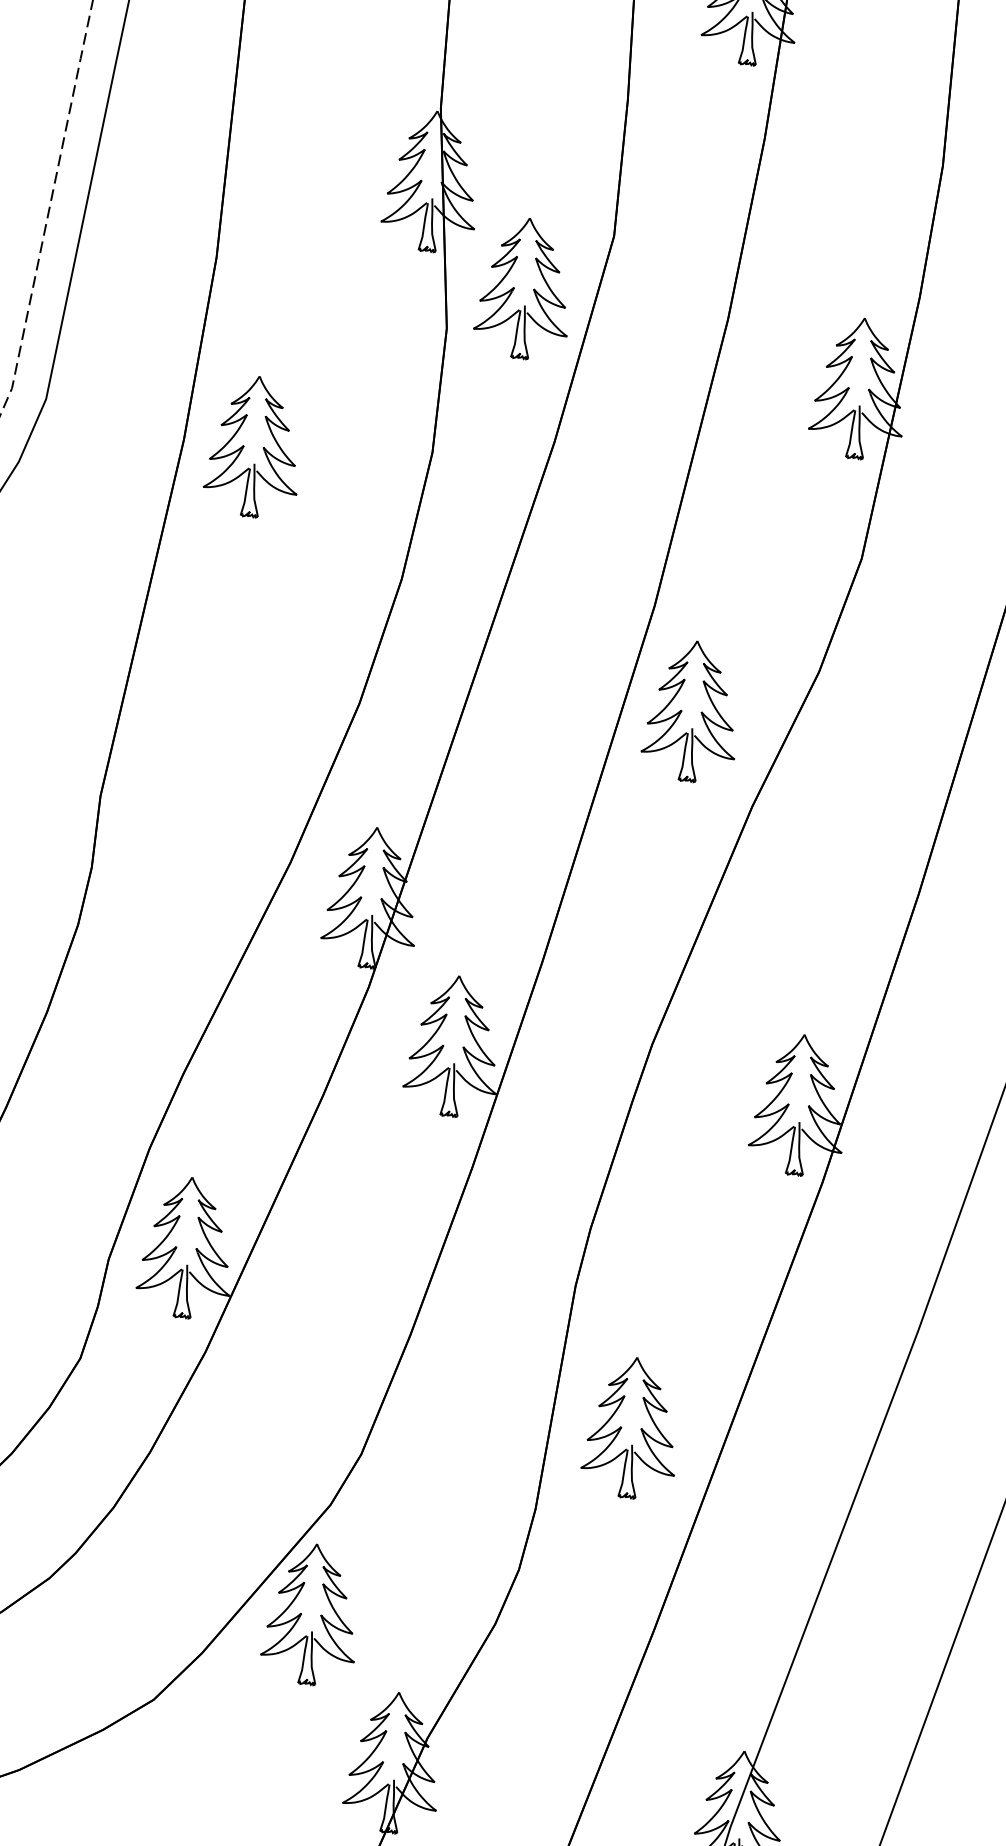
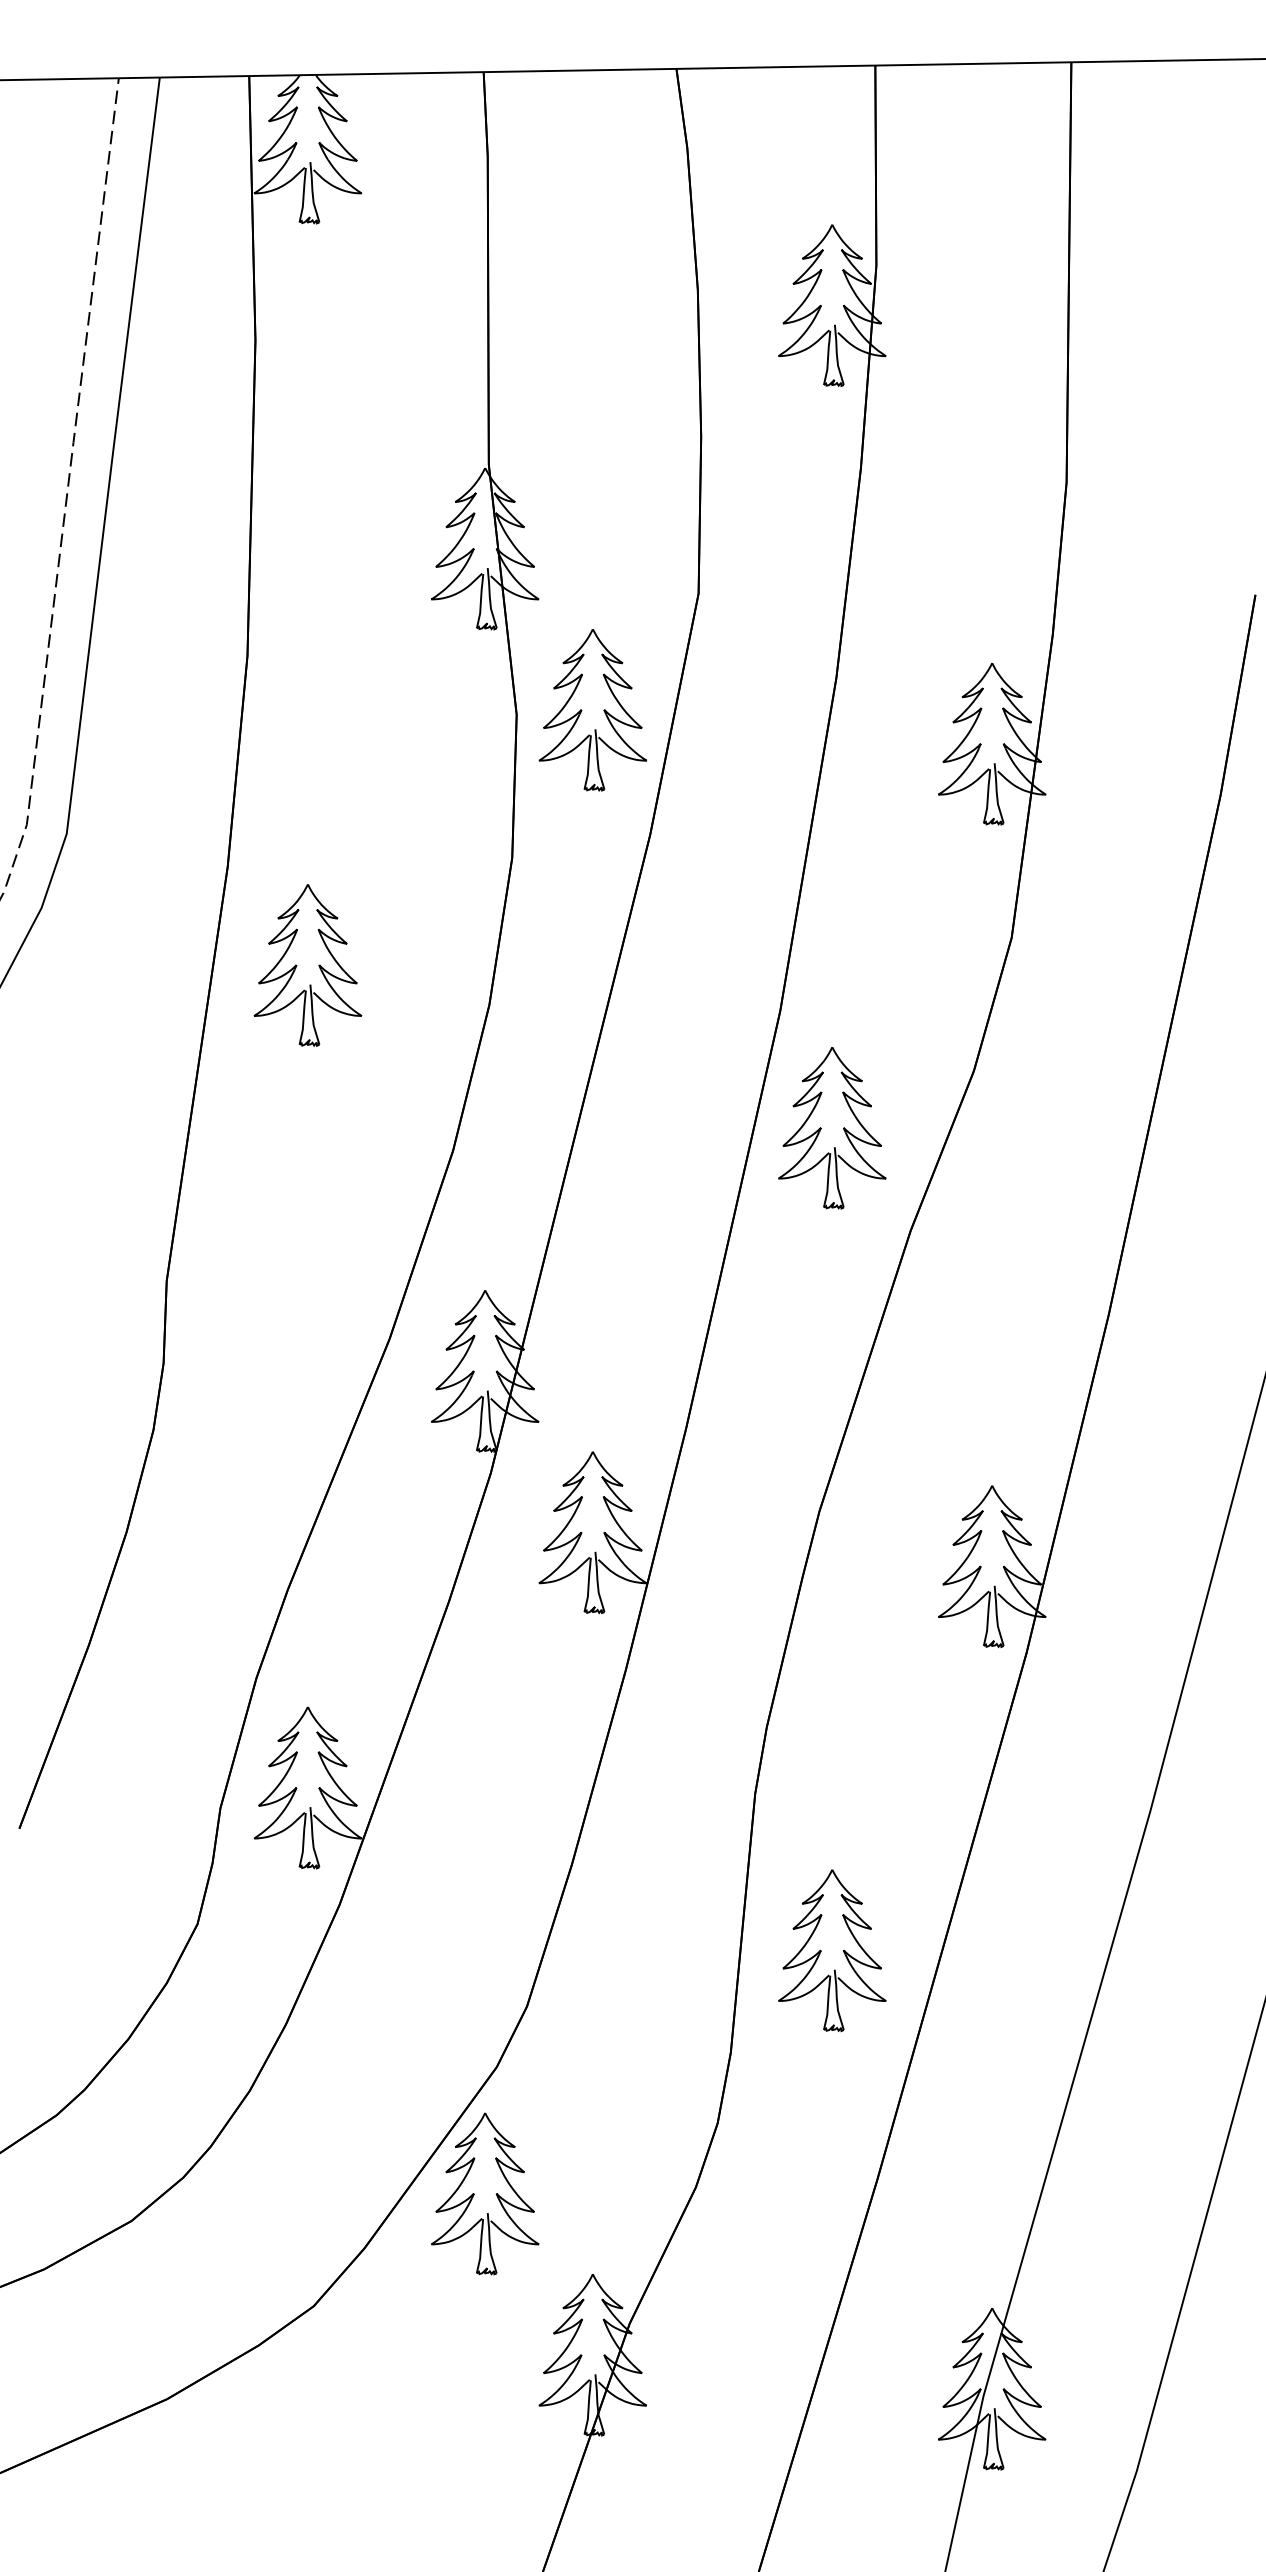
part: (523, 288) -> (592, 710), moved
part: (253, 446) -> (307, 965), moved

